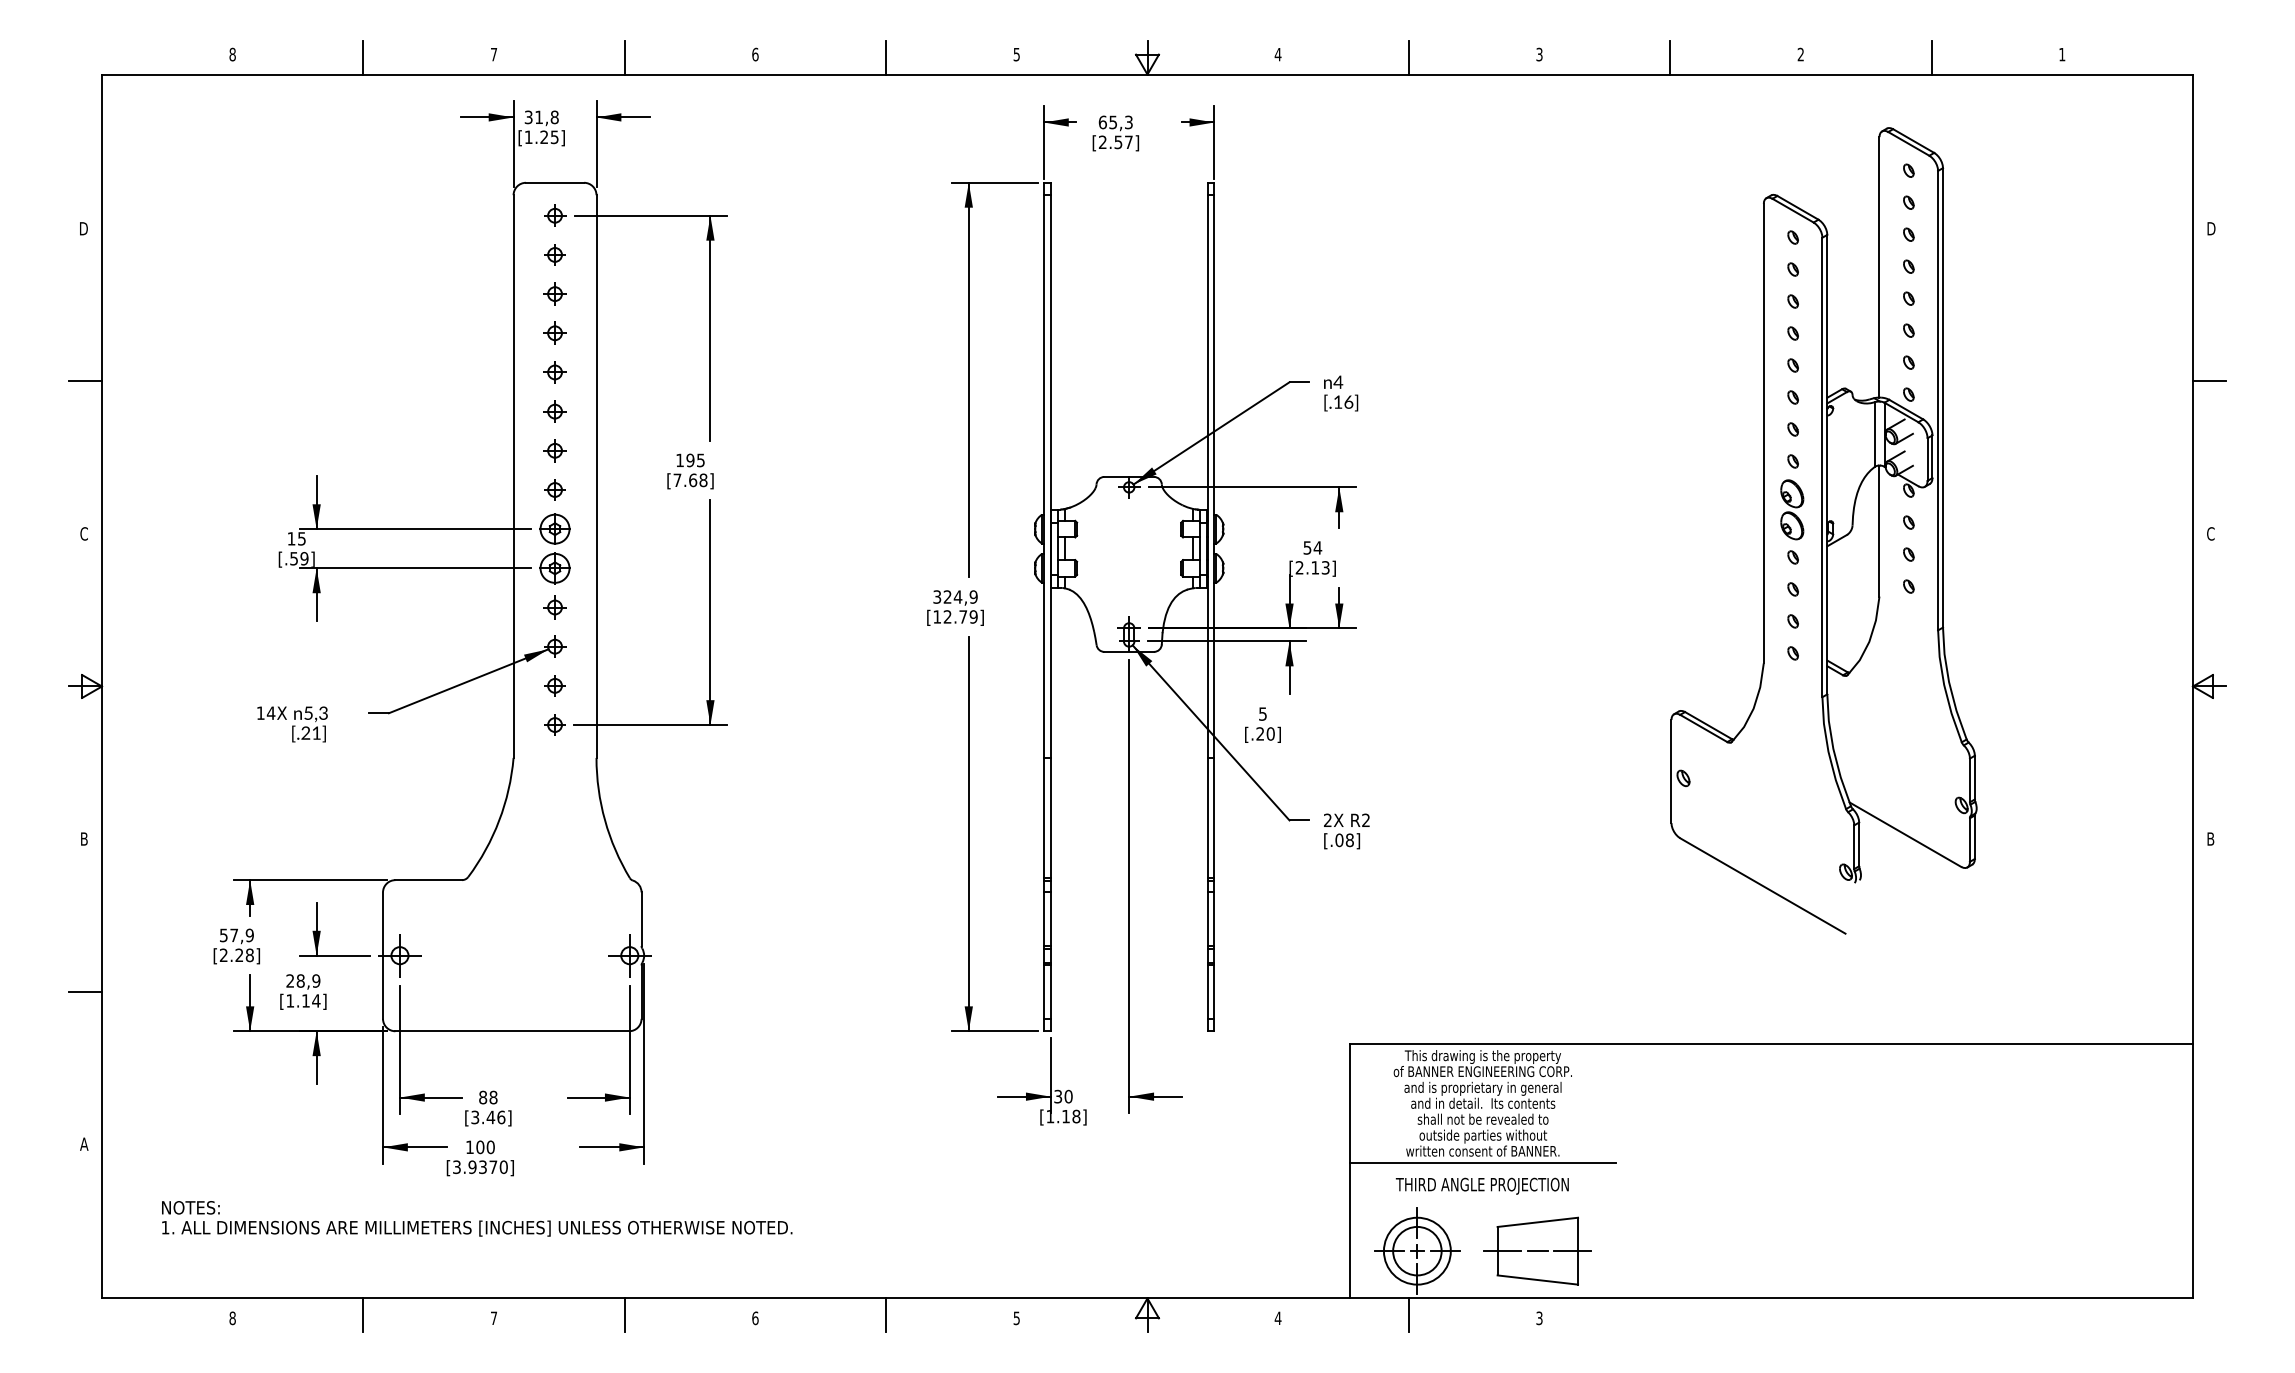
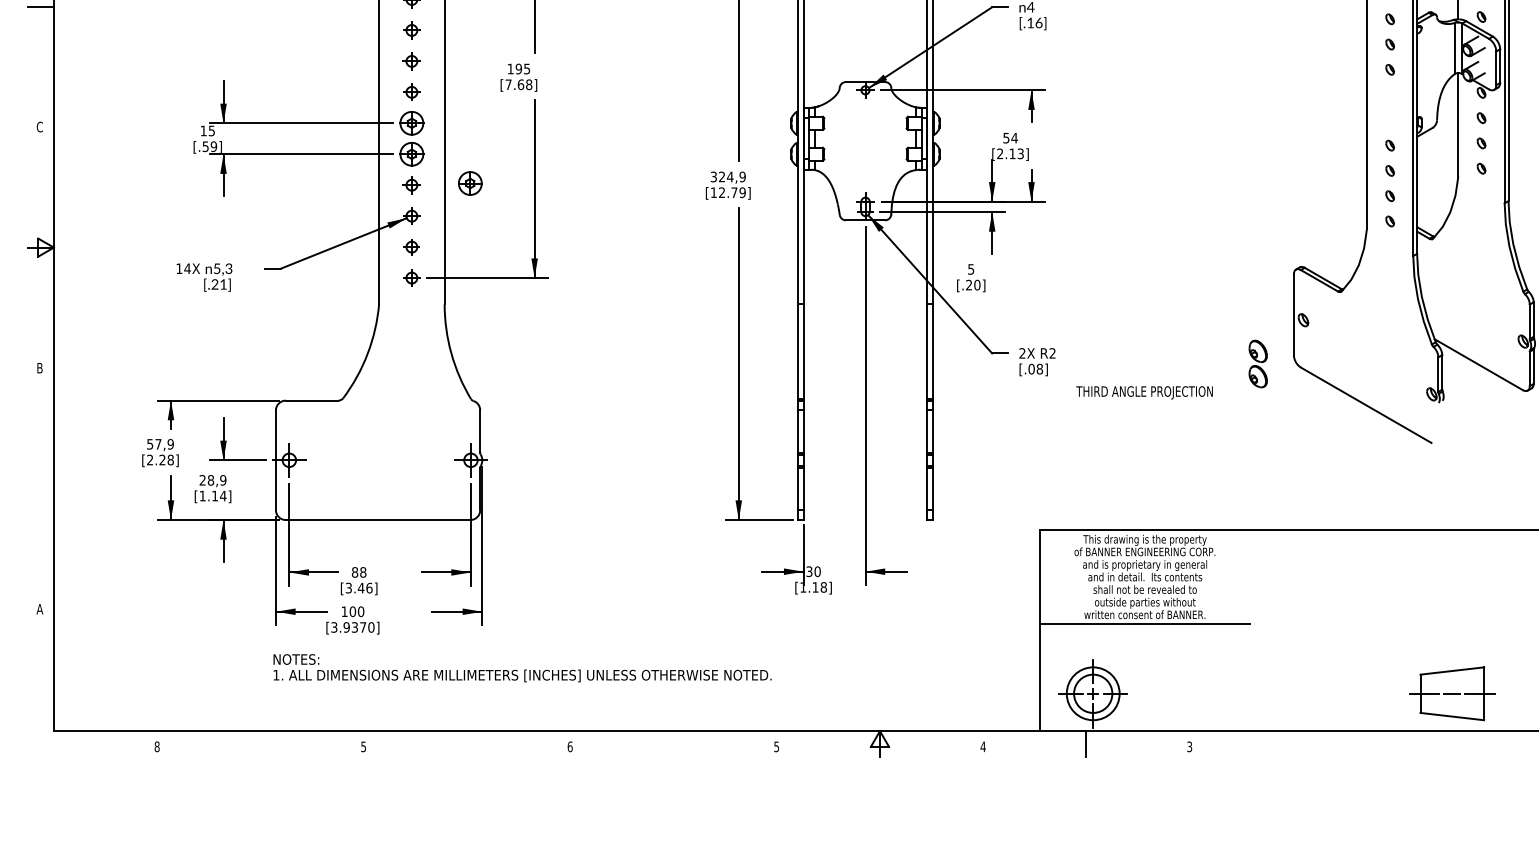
part: (1792, 509) -> (1258, 363), moved
part: (628, 605) -> (469, 183), added
line: (85, 991) -> (40, 488), removed
text: (1481, 1185) -> (1143, 392), moved
text: (477, 1218) -> (522, 667), moved
part: (1537, 1250) -> (1452, 693), moved
line: (363, 1314) -> (260, 743), removed
line: (624, 1314) -> (466, 743), removed
line: (886, 1314) -> (673, 743), removed
text: (493, 1318) -> (363, 746), 7 -> 5

